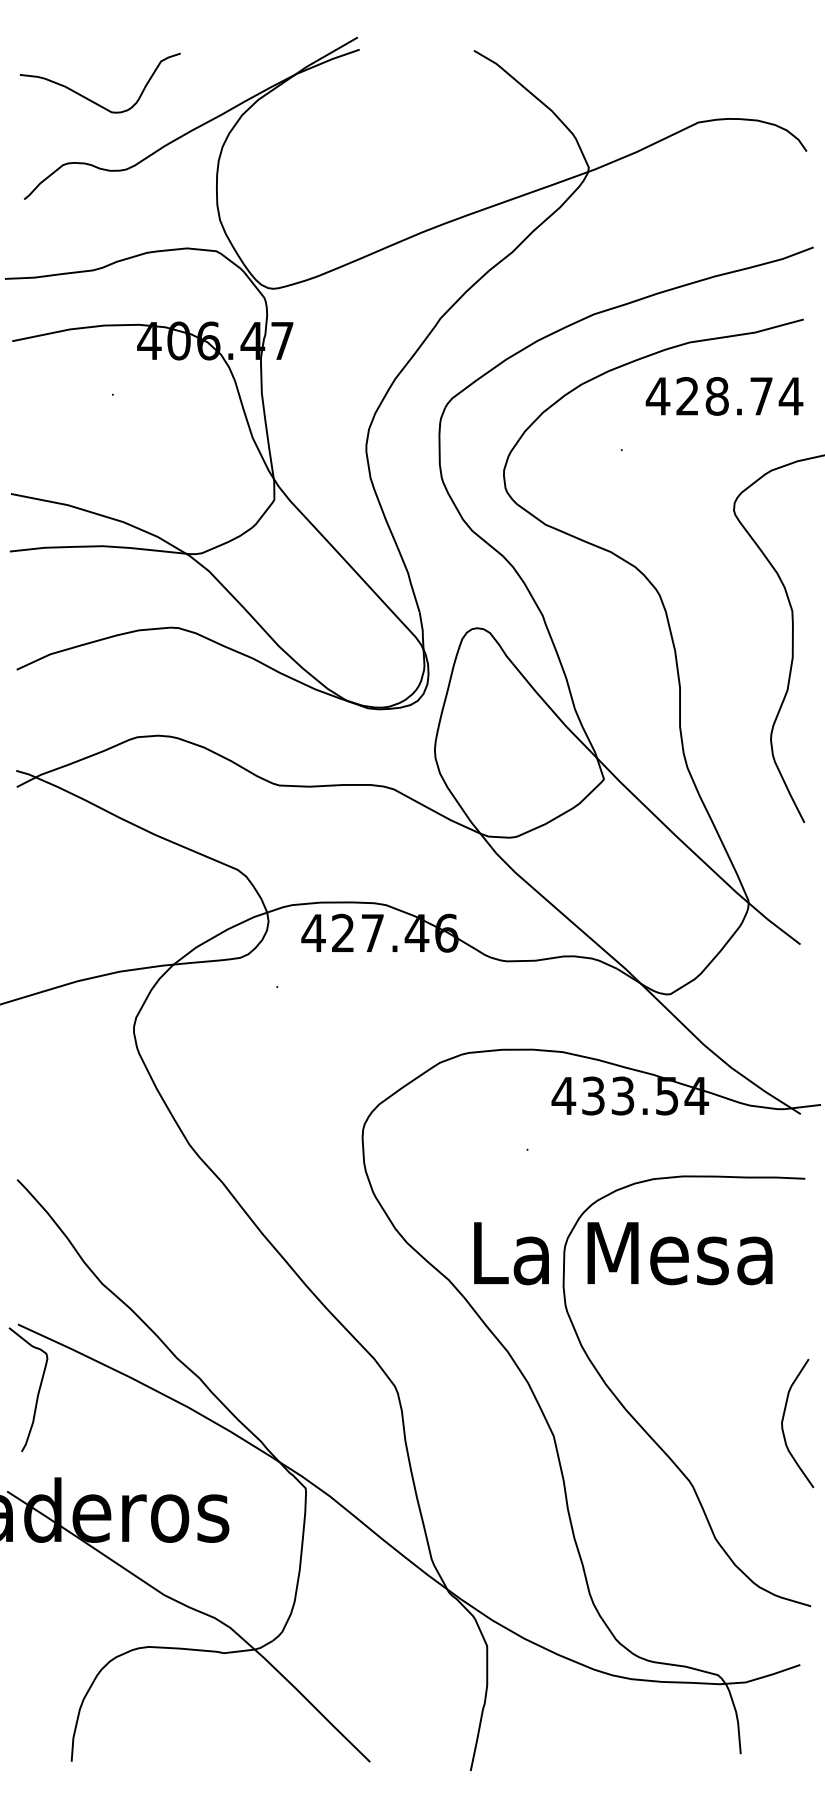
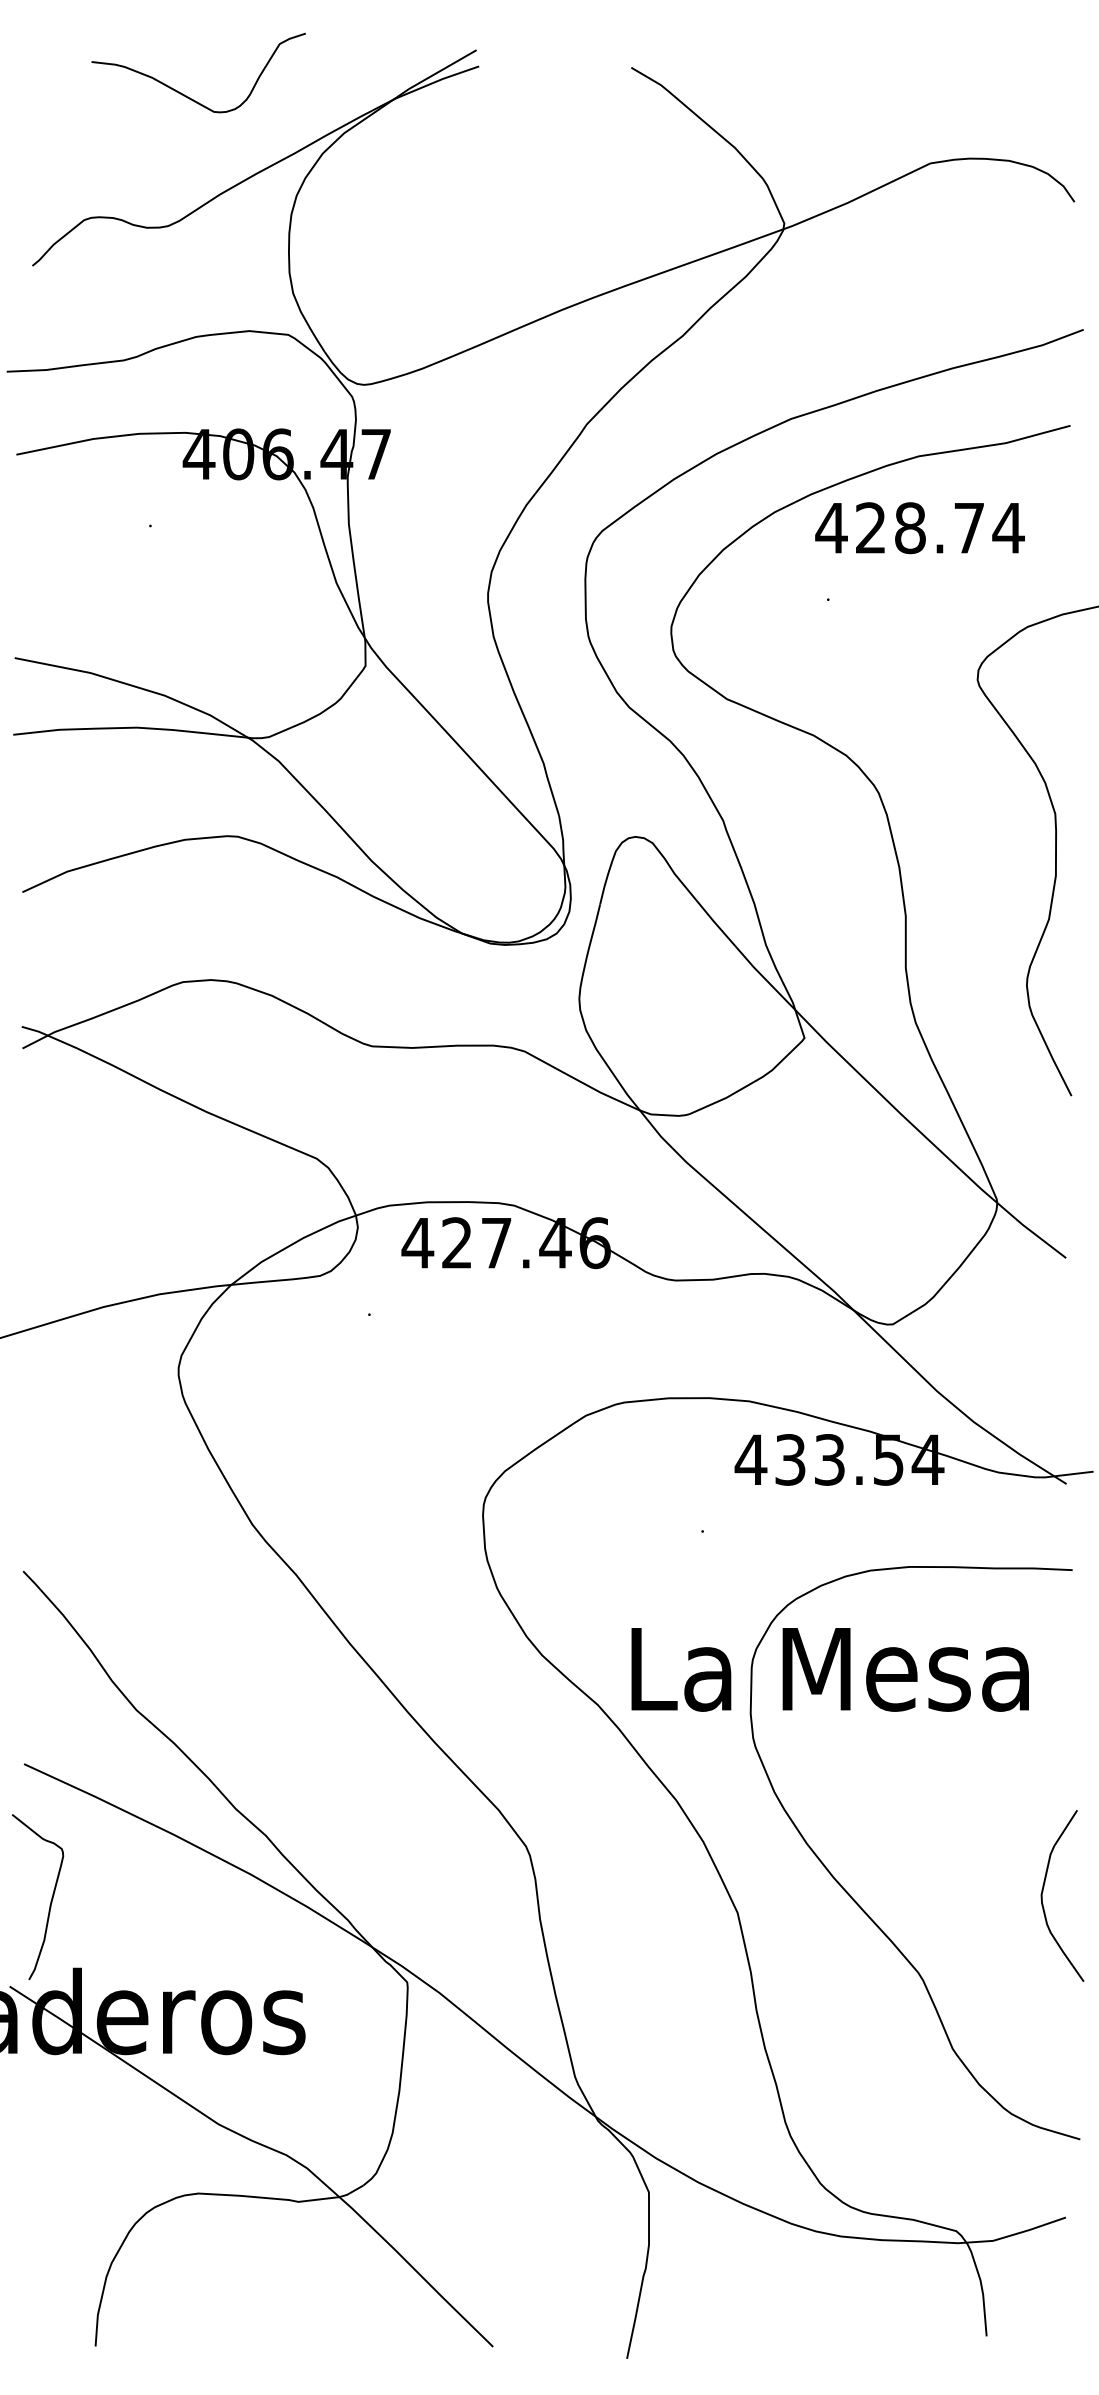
curve: (91, 100) -> (186, 95), moved
text: (724, 396) -> (919, 528), moved
curve: (37, 1393) -> (50, 1901), moved

